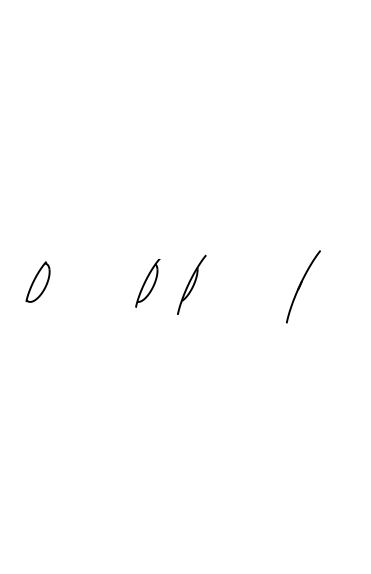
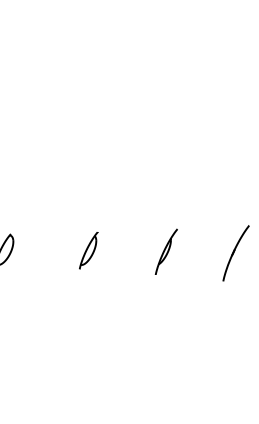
part: (191, 284) -> (166, 251), moved
part: (303, 286) -> (236, 253), moved

